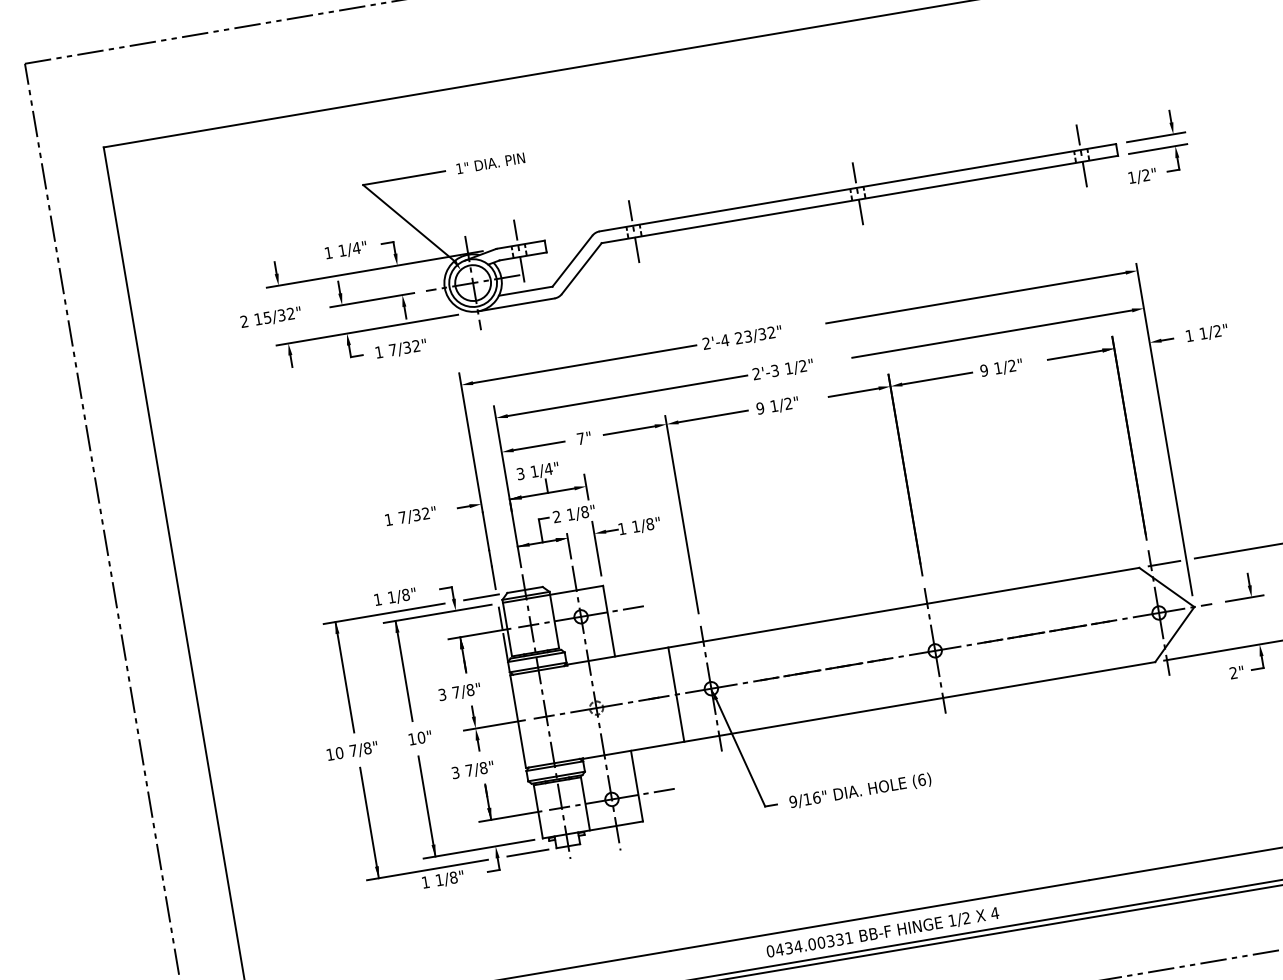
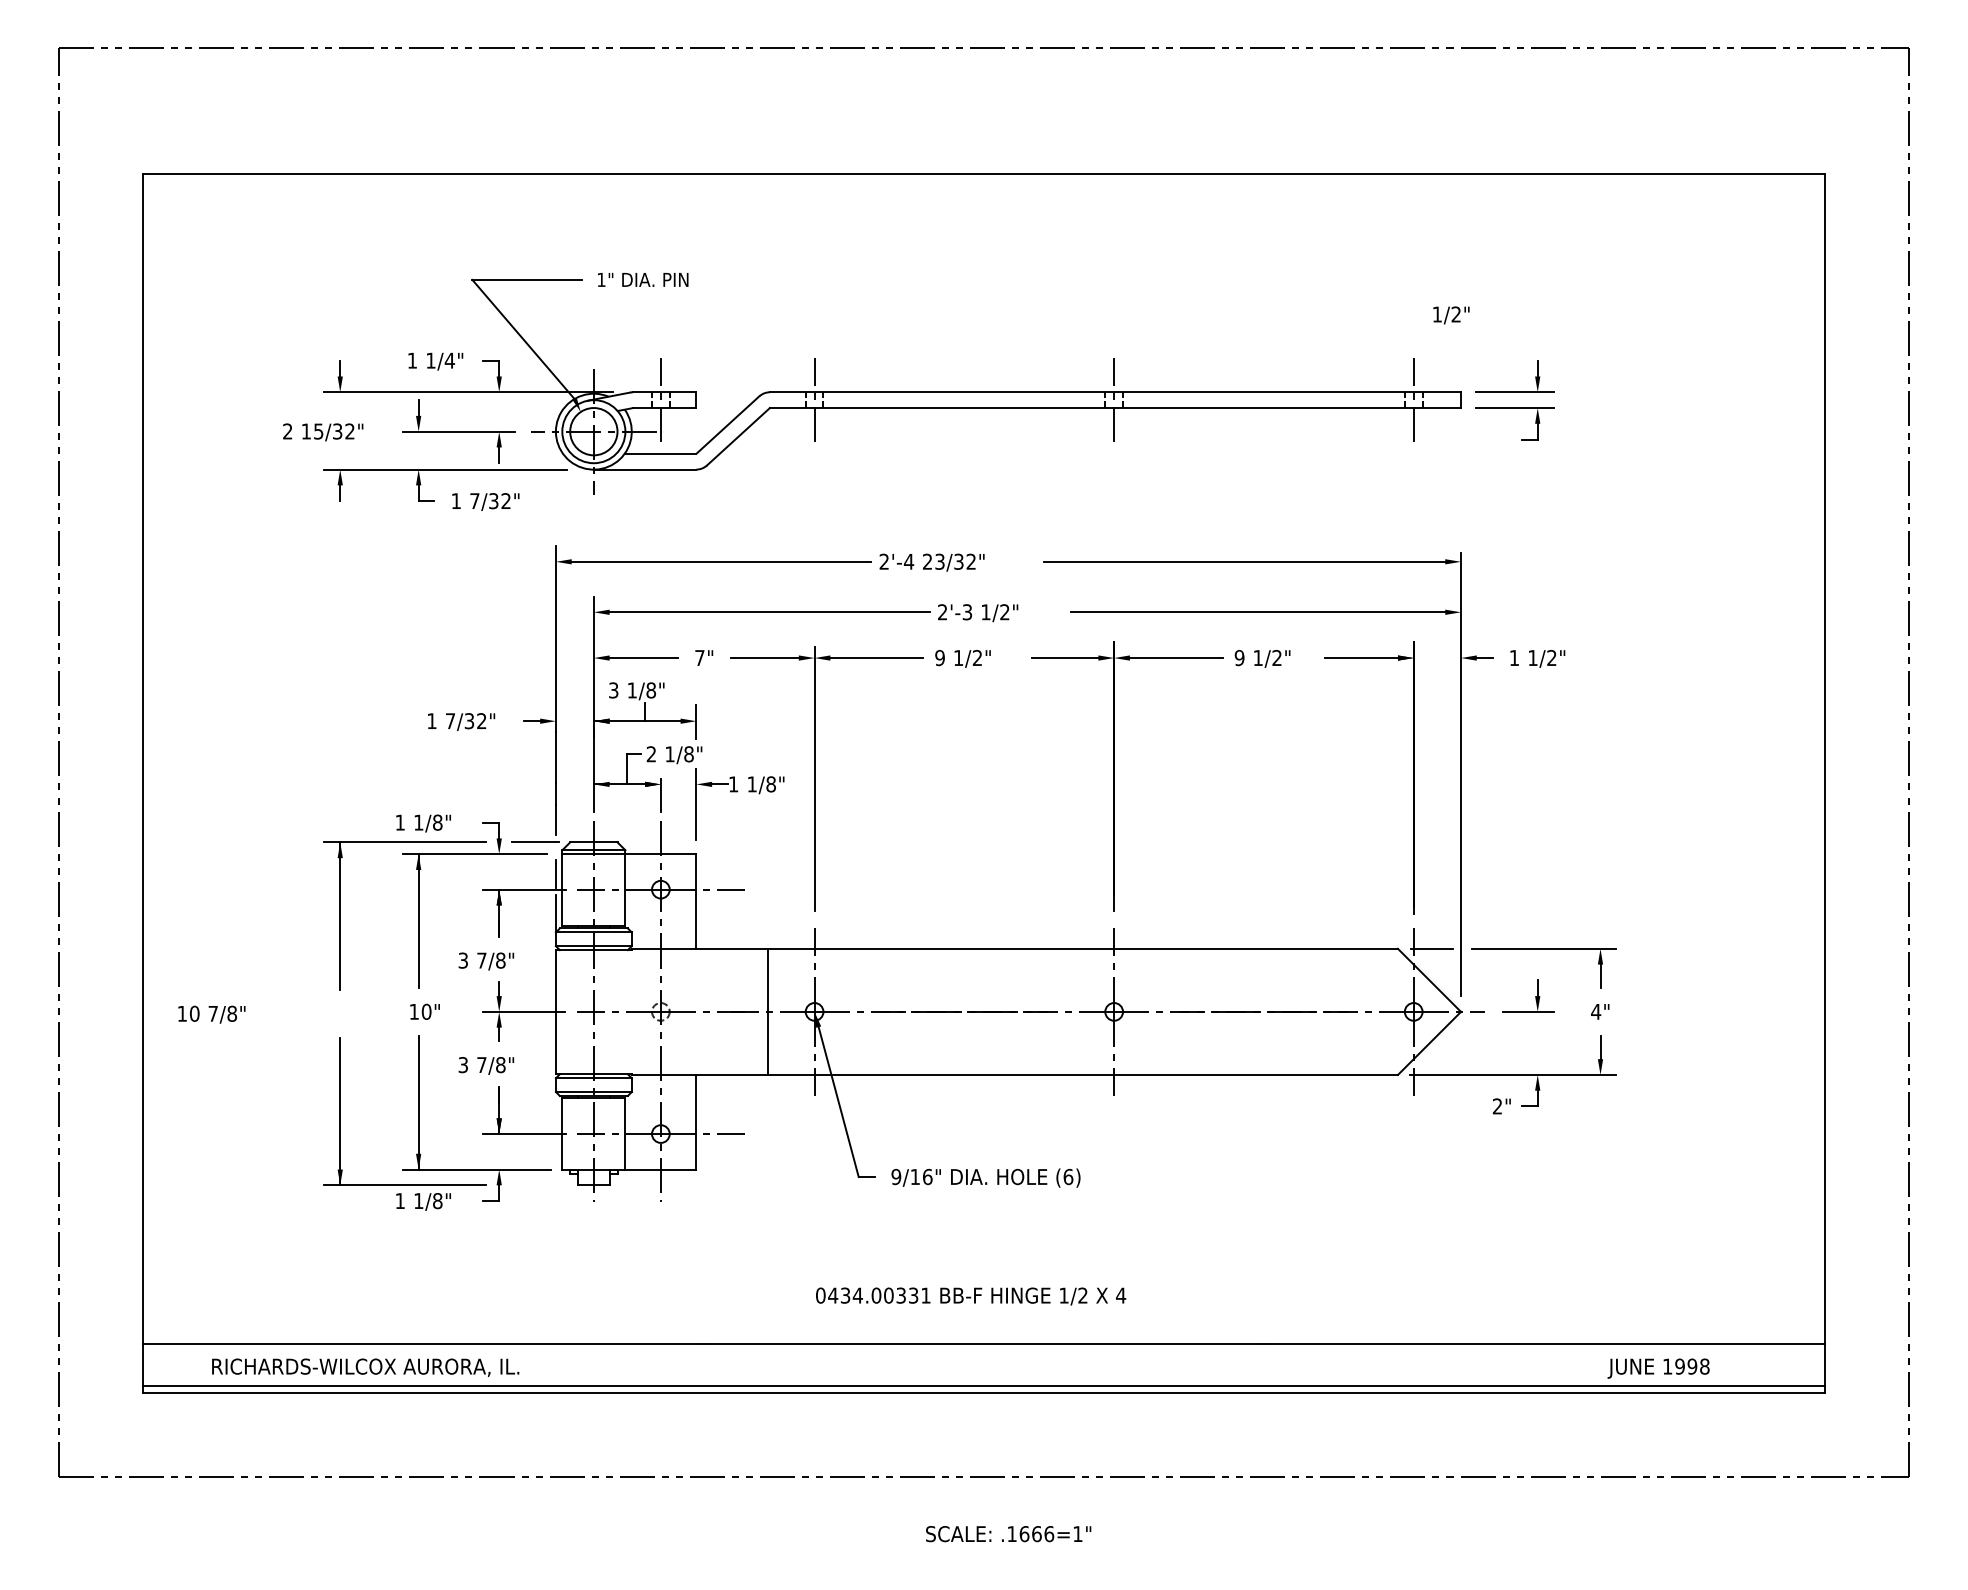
text: (1142, 176) -> (1451, 315), moved
text: (548, 469) -> (651, 690), 1/4" -> 1/8"
text: (352, 751) -> (211, 1014), moved
line: (527, 853) -> (539, 1185), removed
text: (883, 932) -> (971, 1296), moved

